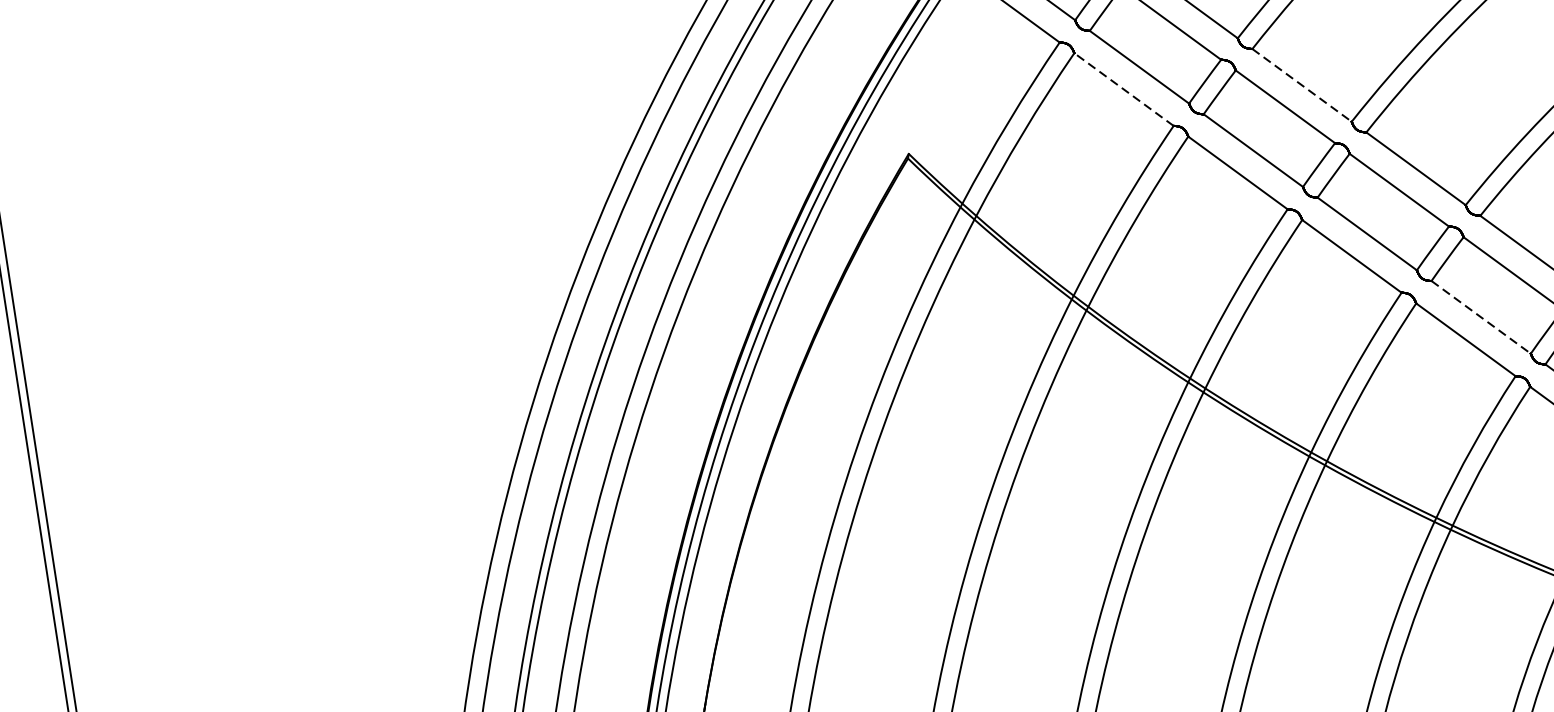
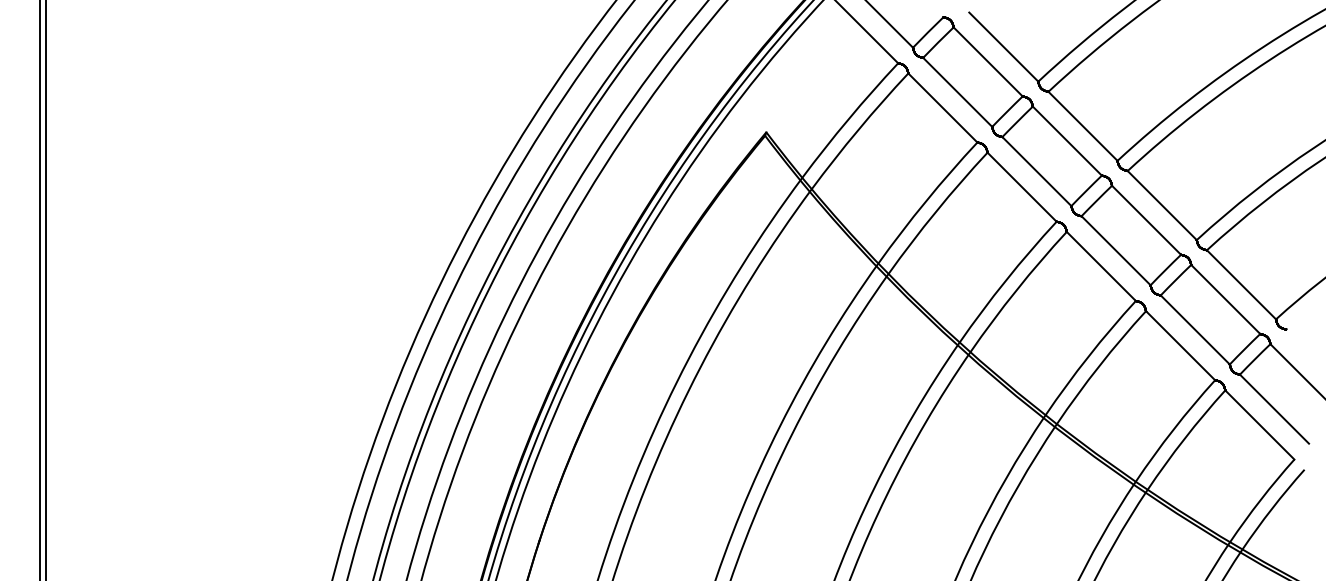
line: (1302, 85) -> (1083, 126), dashed -> solid
line: (1123, 90) -> (942, 108), dashed -> solid
line: (1481, 316) -> (1195, 329), dashed -> solid

